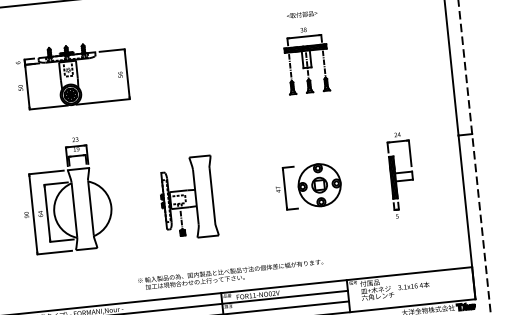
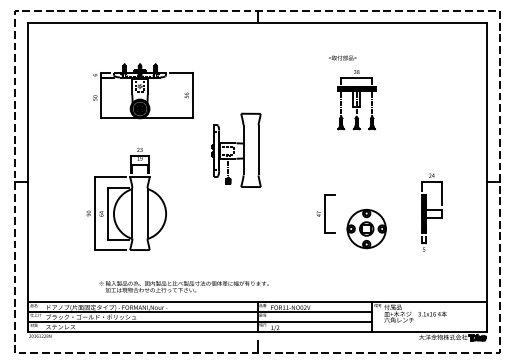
text: (301, 14) -> (342, 57), moved
part: (319, 184) -> (366, 228), moved
part: (188, 197) -> (236, 149), moved
text: (230, 274) -> (183, 286), moved

